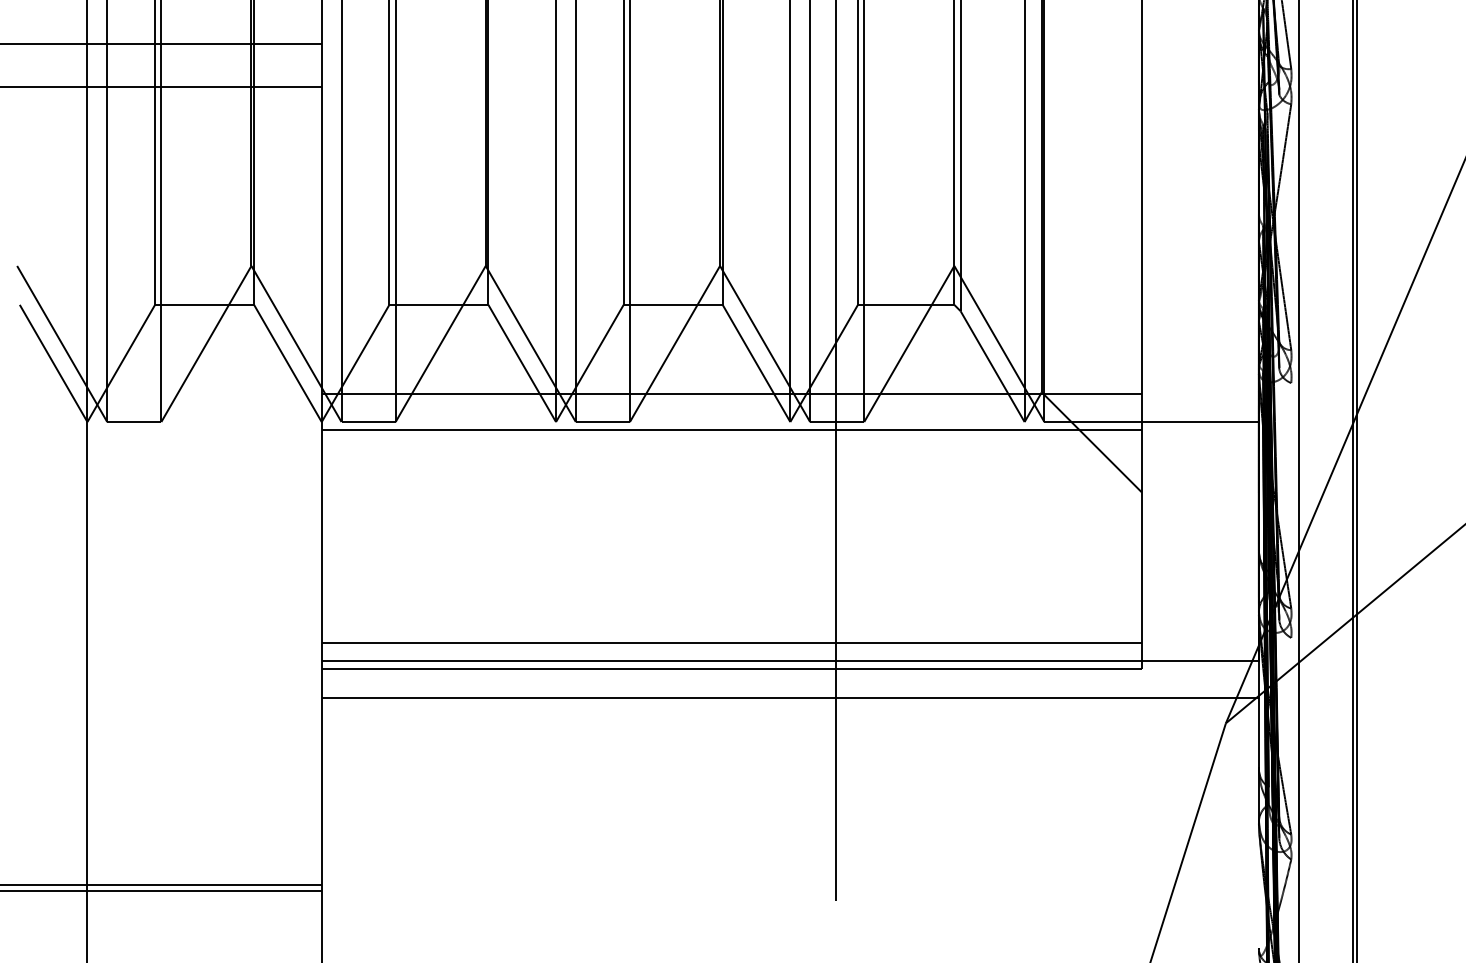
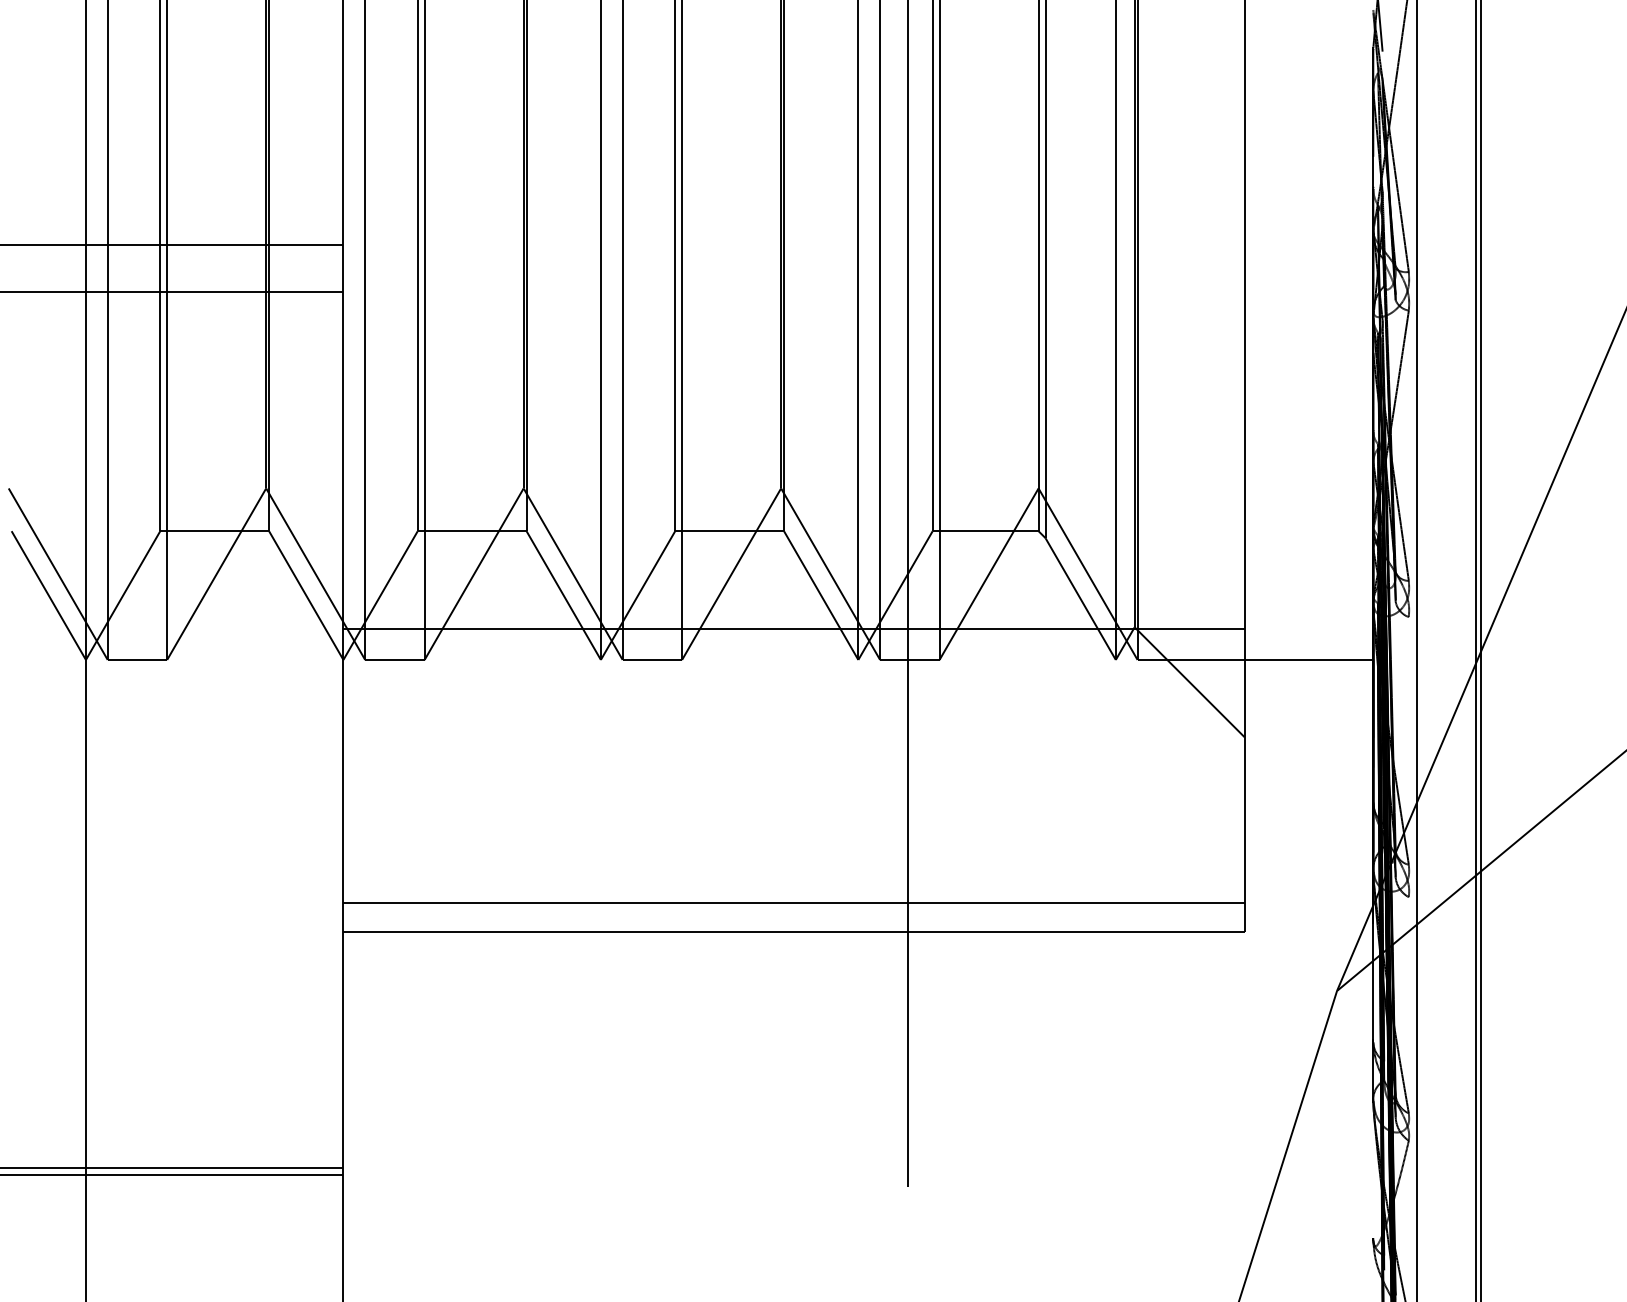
line: (731, 429) -> (793, 668), removed
line: (790, 660) -> (858, 922), removed
line: (790, 697) -> (858, 962), removed

